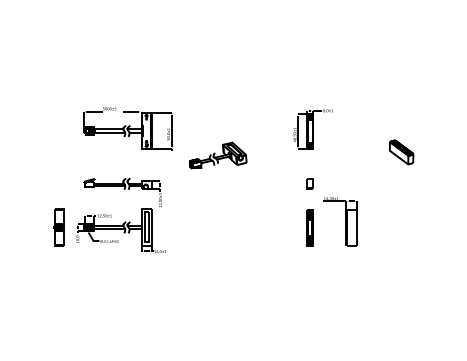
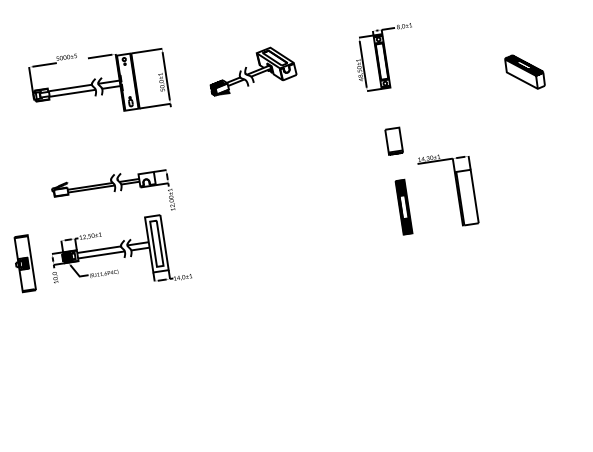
part: (127, 128) -> (98, 82), moved
part: (218, 155) -> (252, 70), moved
part: (309, 183) -> (392, 140), size x1.6

